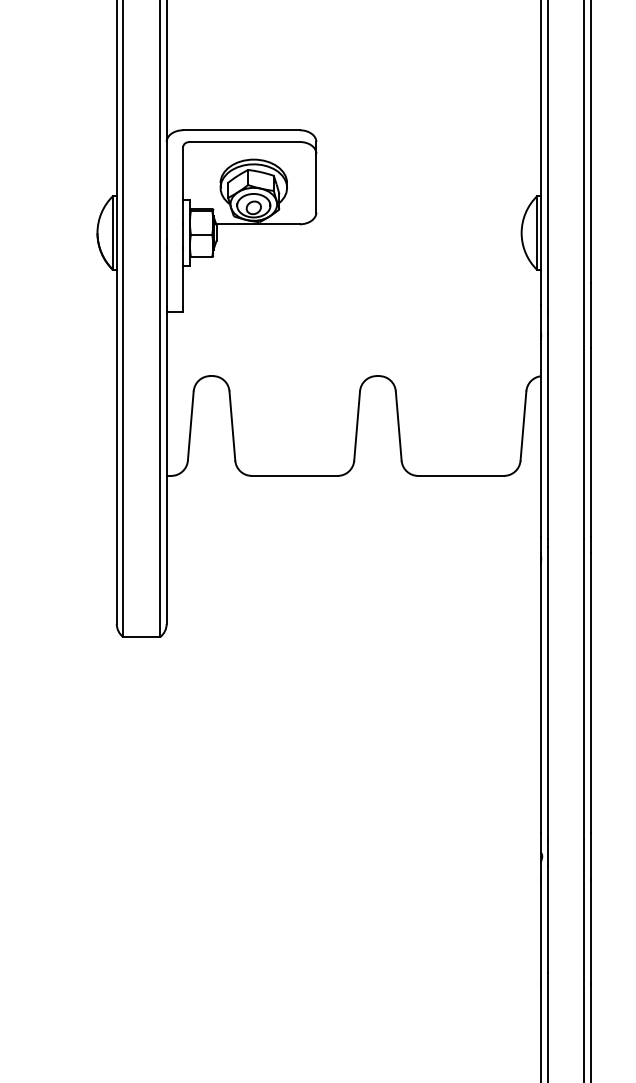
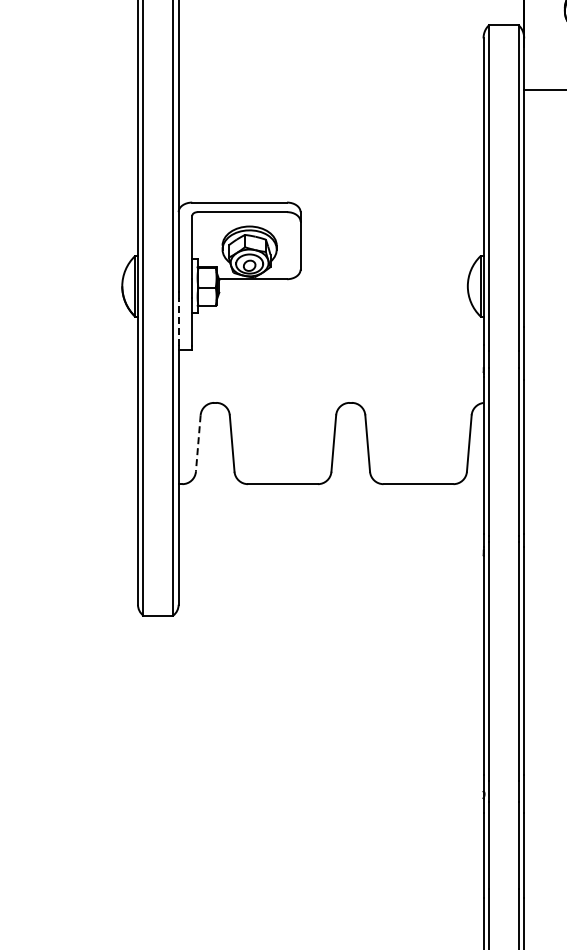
line: (166, 277) -> (178, 322), solid -> dashed
line: (191, 427) -> (198, 444), solid -> dashed

